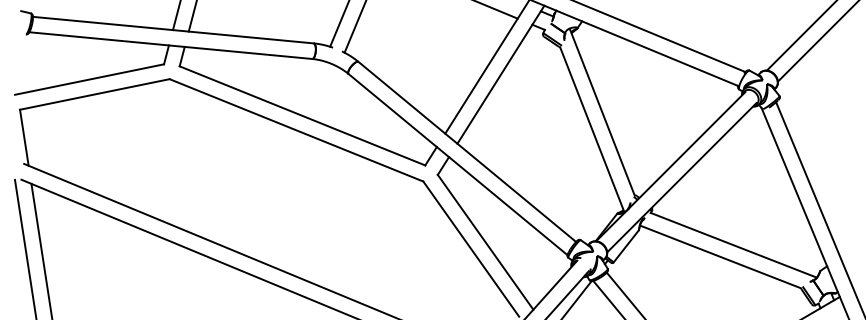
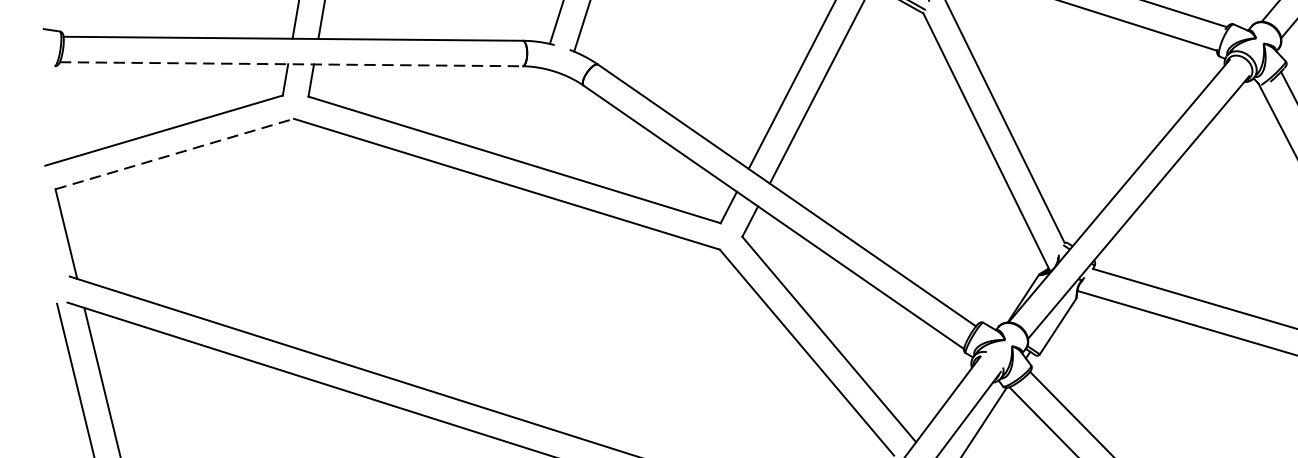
line: (171, 45) -> (292, 63), solid -> dashed
line: (95, 94) -> (175, 154), solid -> dashed

